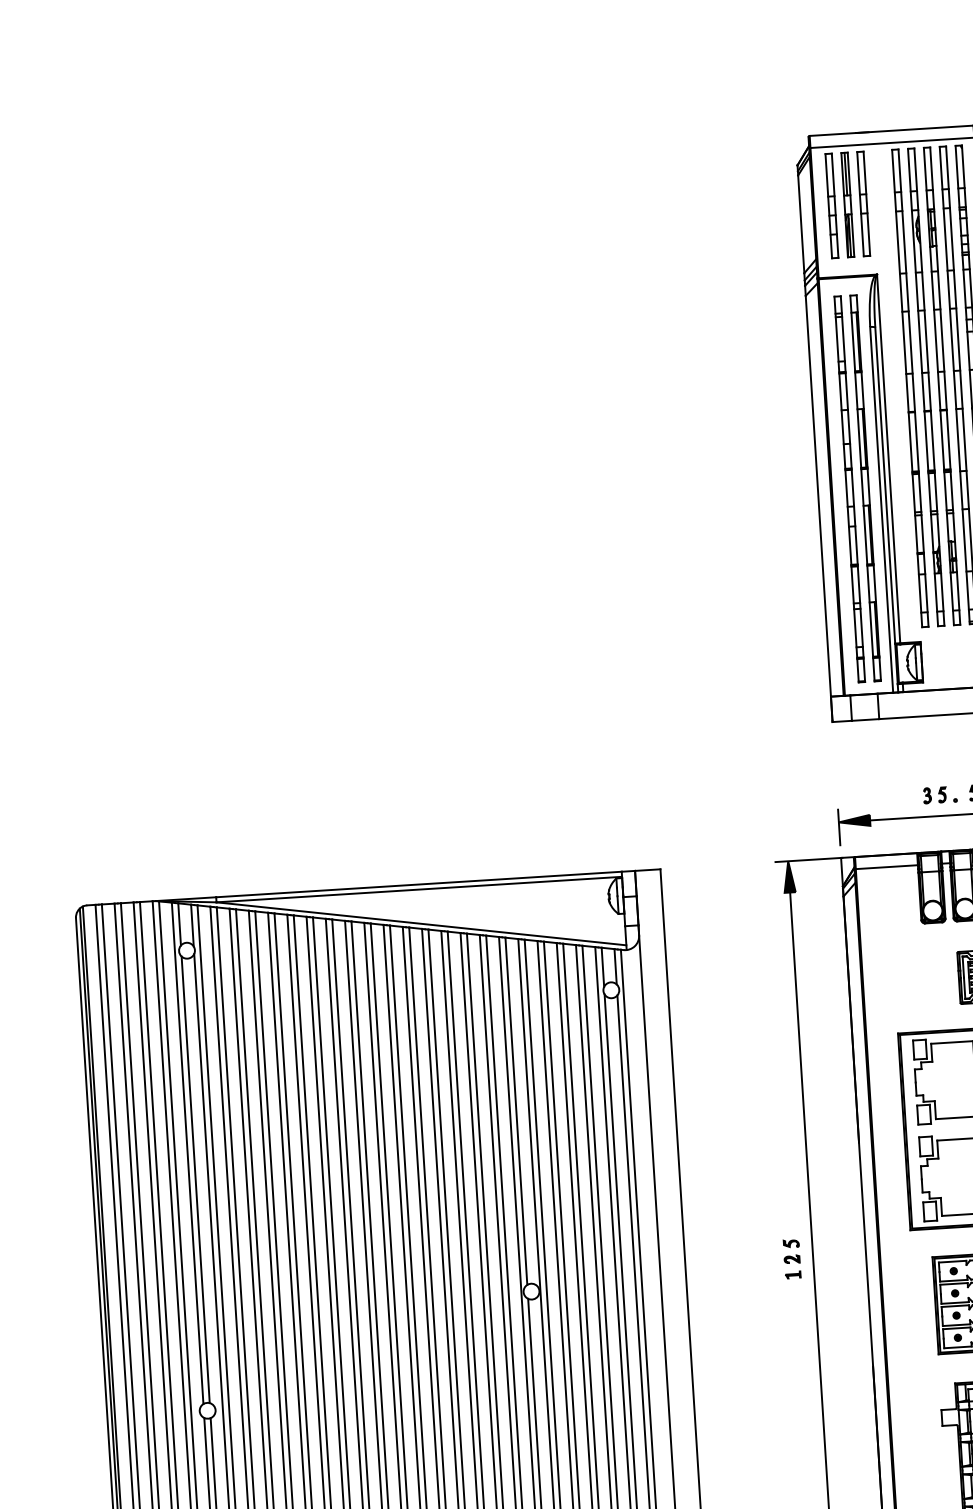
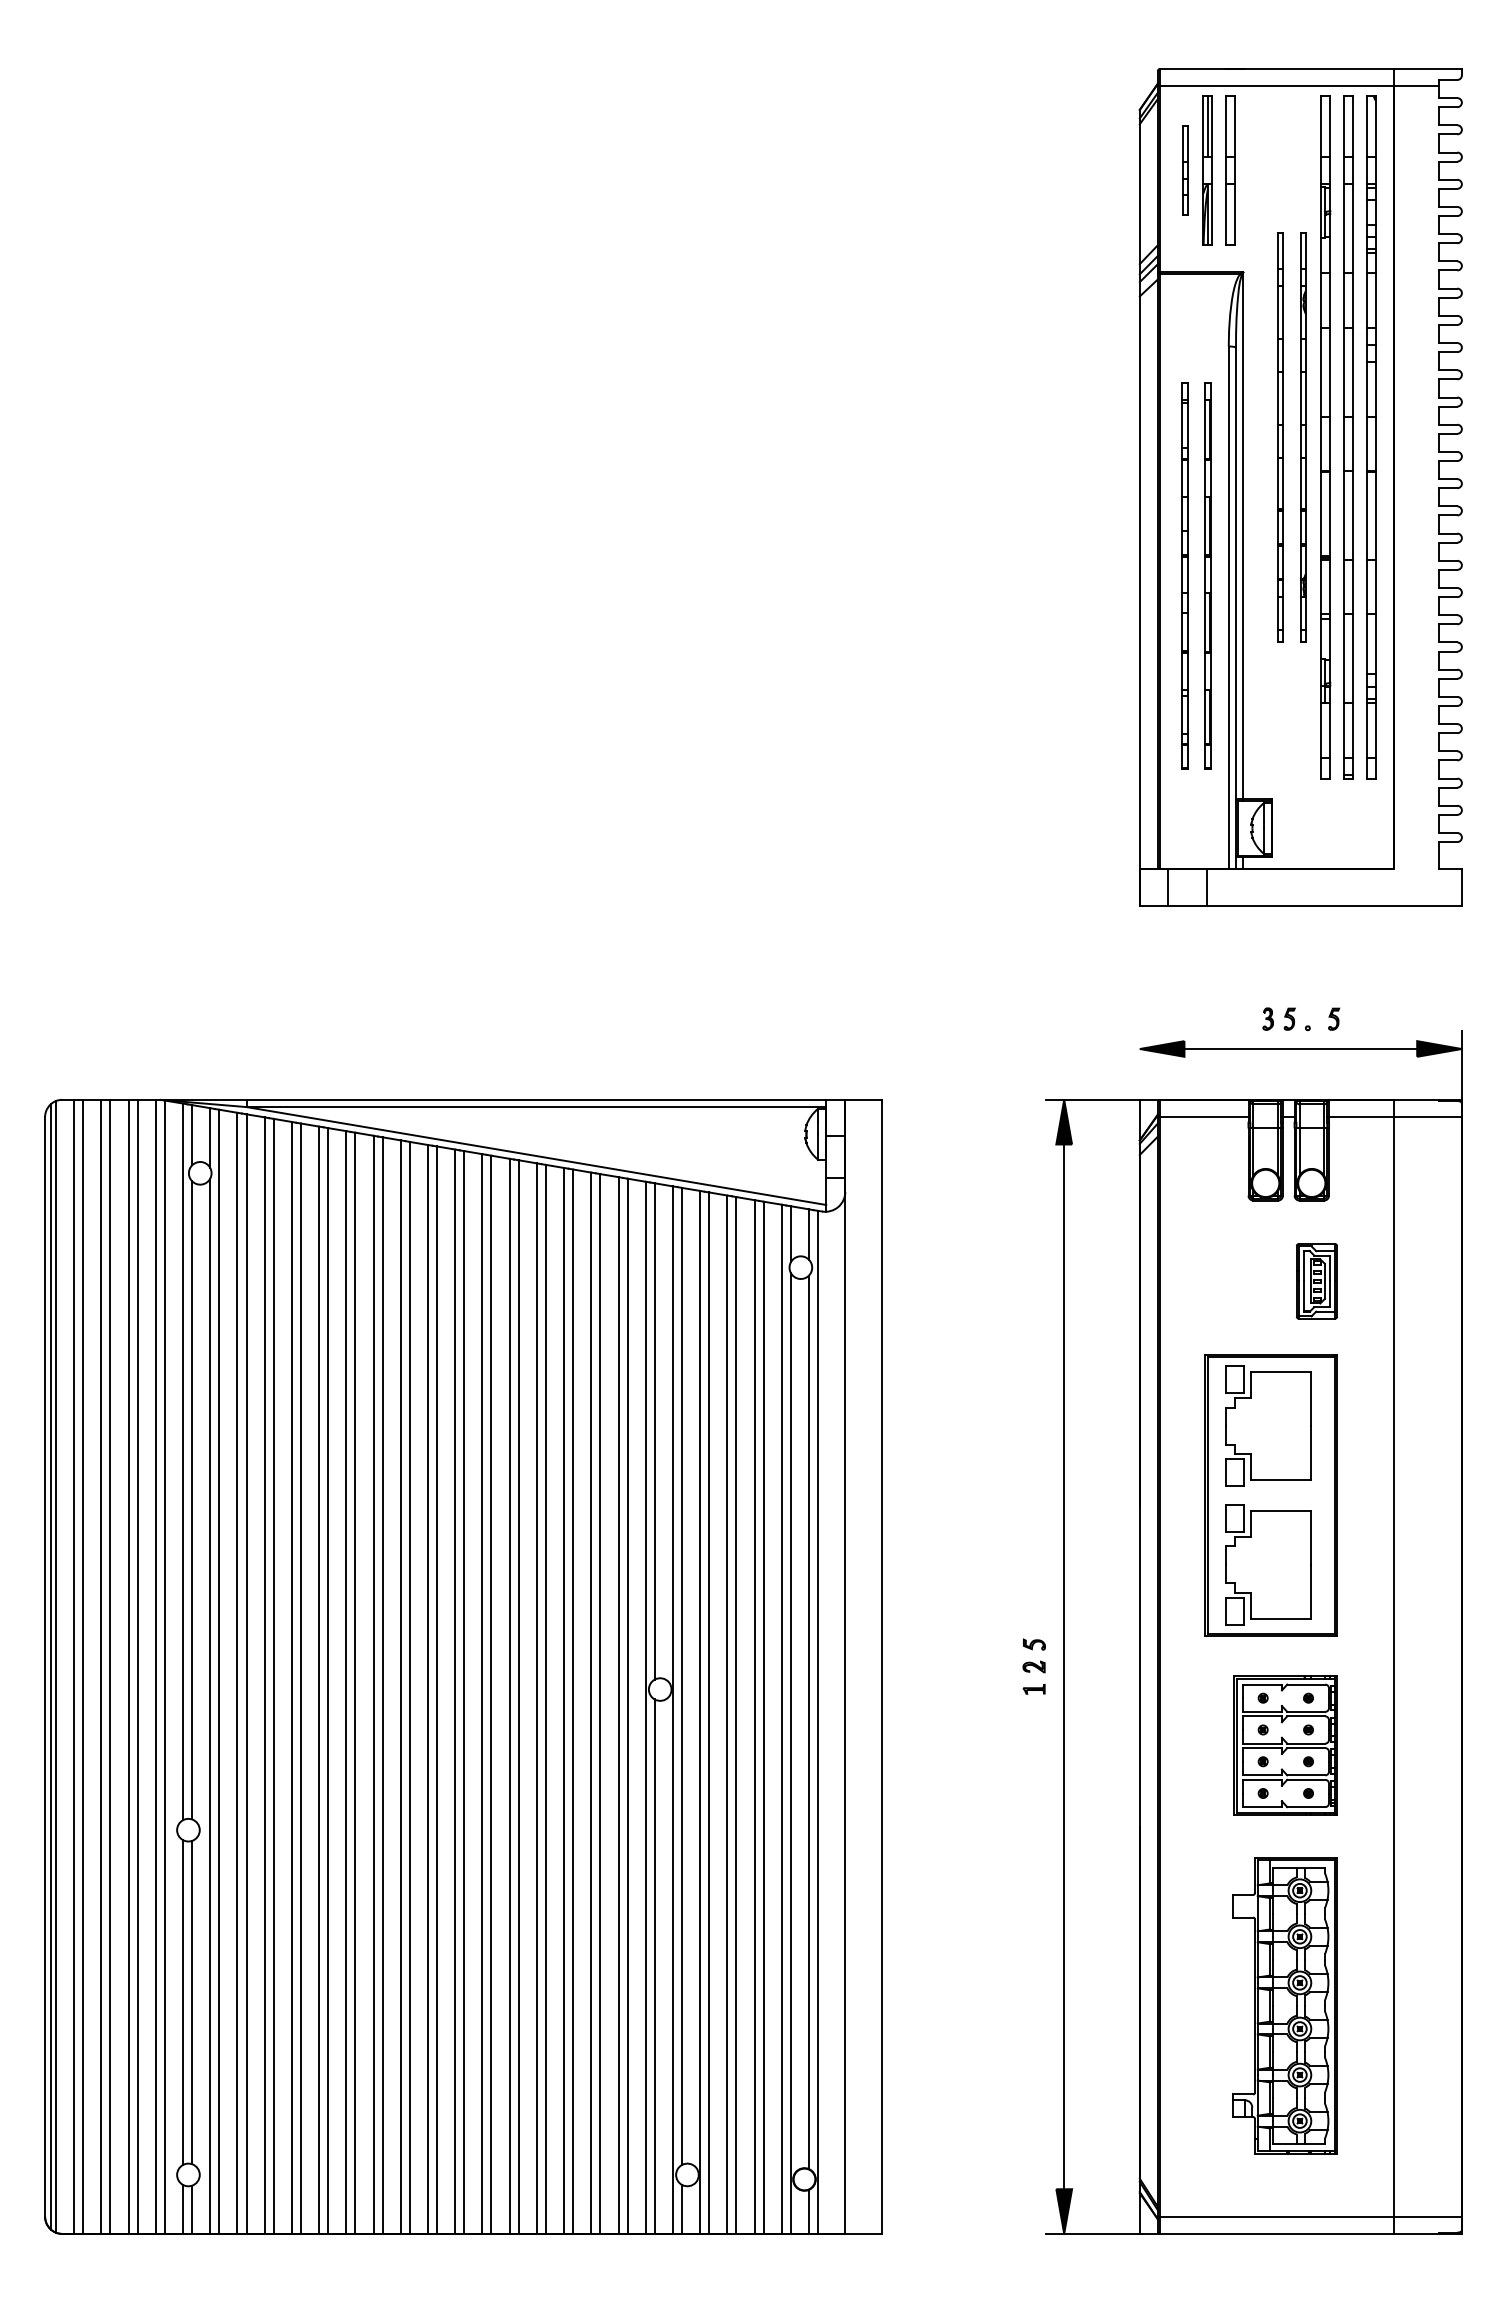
part: (832, 205) -> (1185, 170), size x0.6
part: (926, 387) -> (1303, 437), size x0.6
part: (910, 388) -> (1280, 437), size x0.6
part: (865, 488) -> (1207, 575), size x0.7
part: (849, 489) -> (1185, 575), size x0.7
line: (838, 826) -> (1139, 1055), removed

